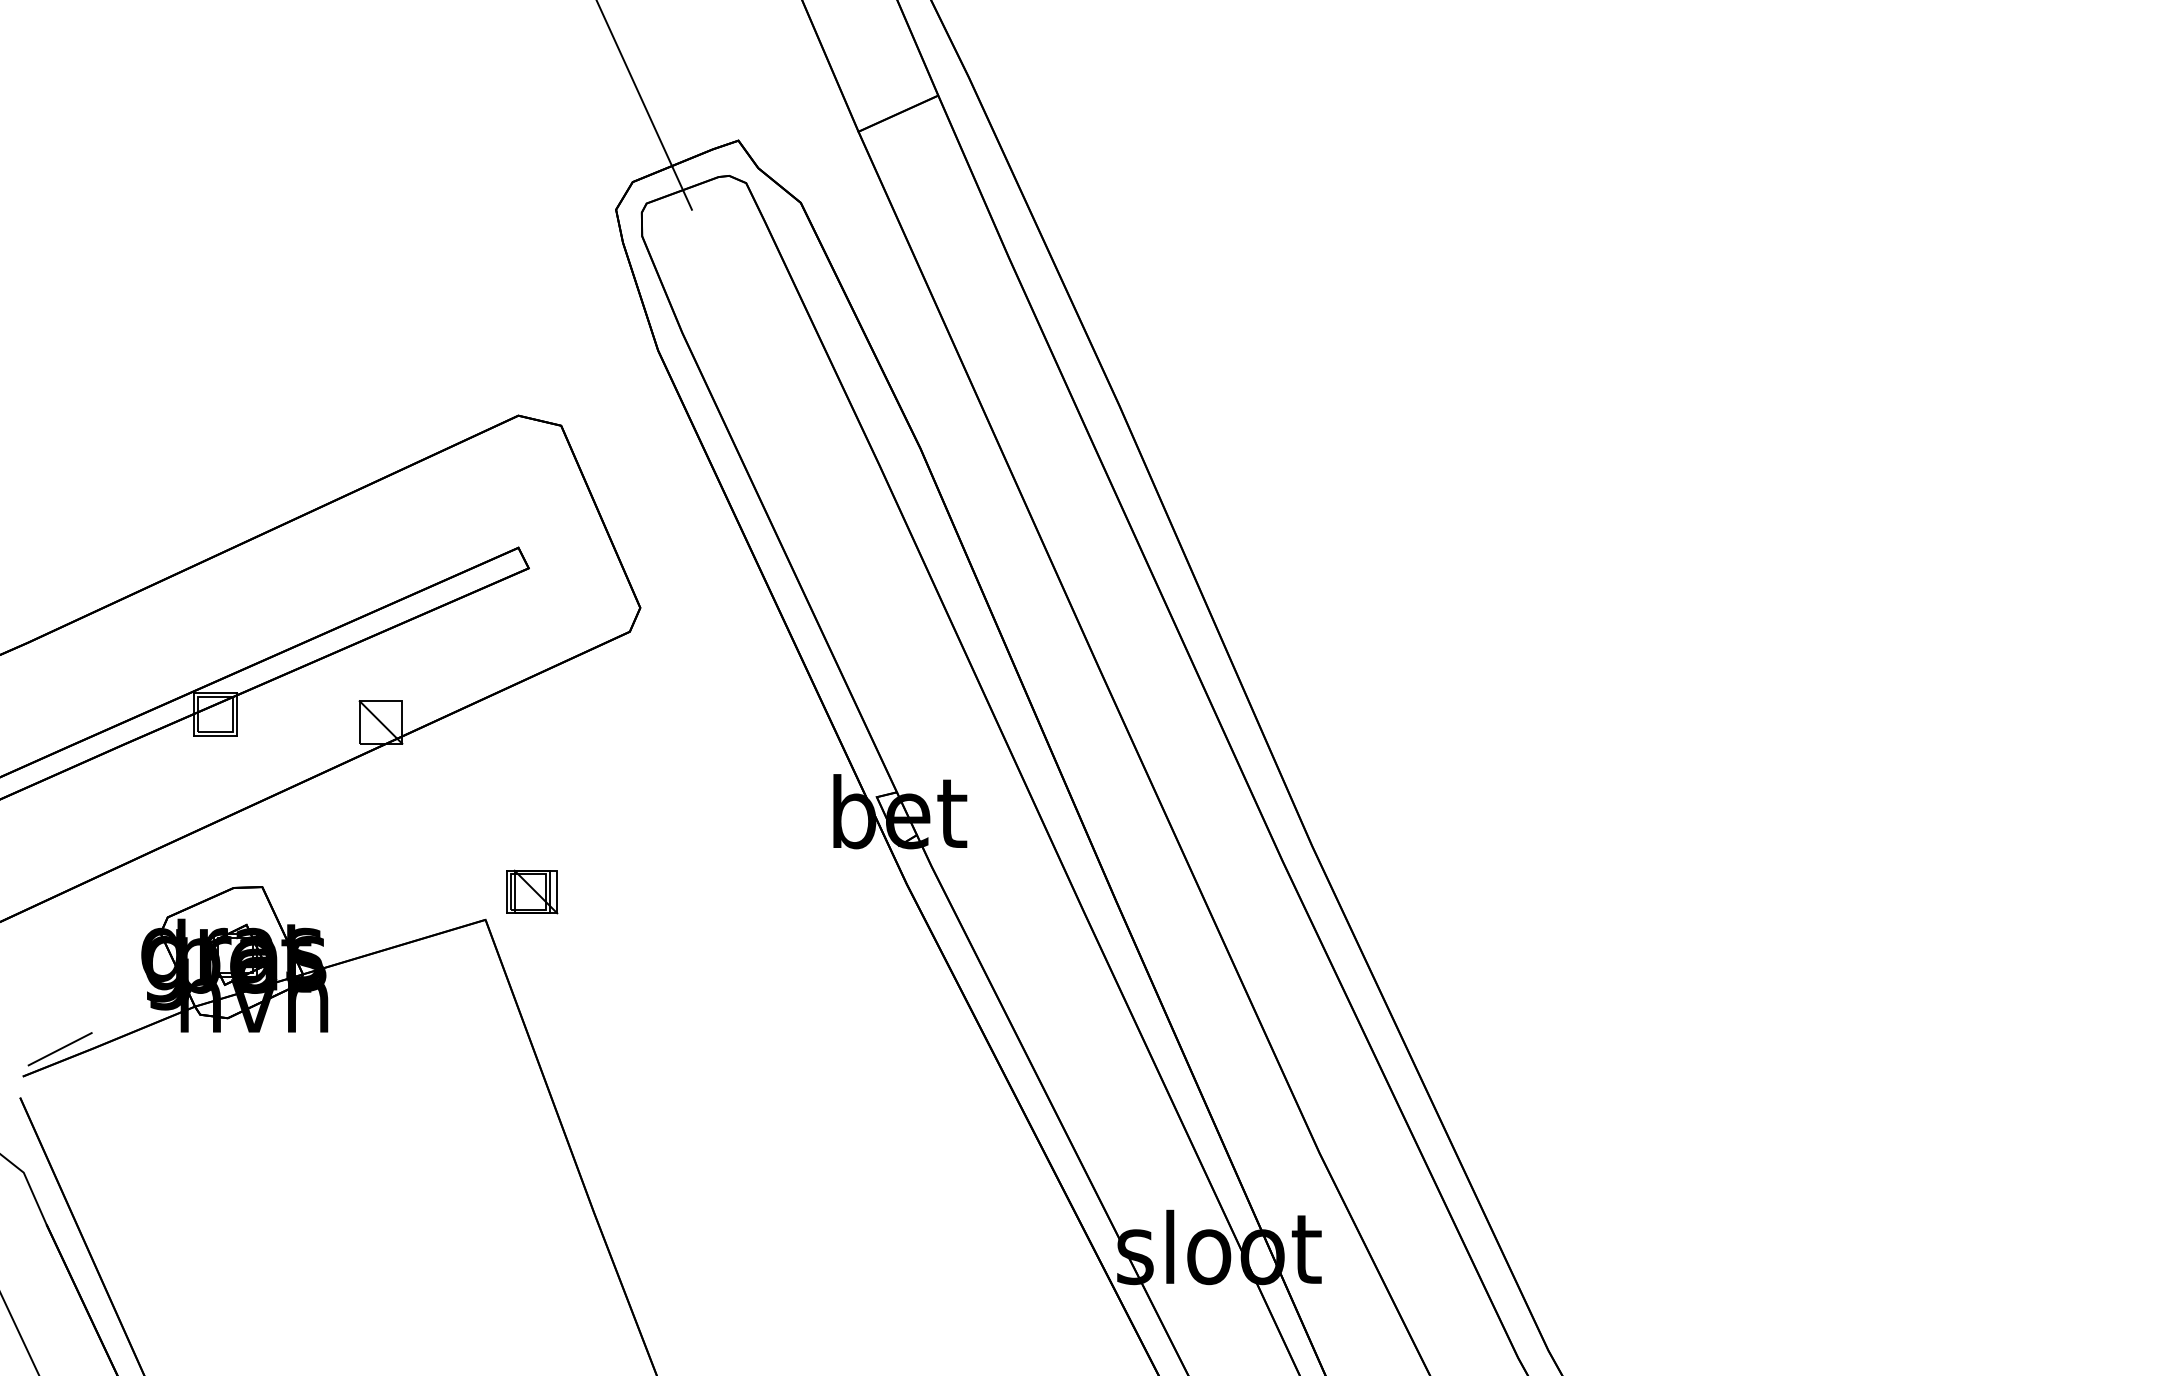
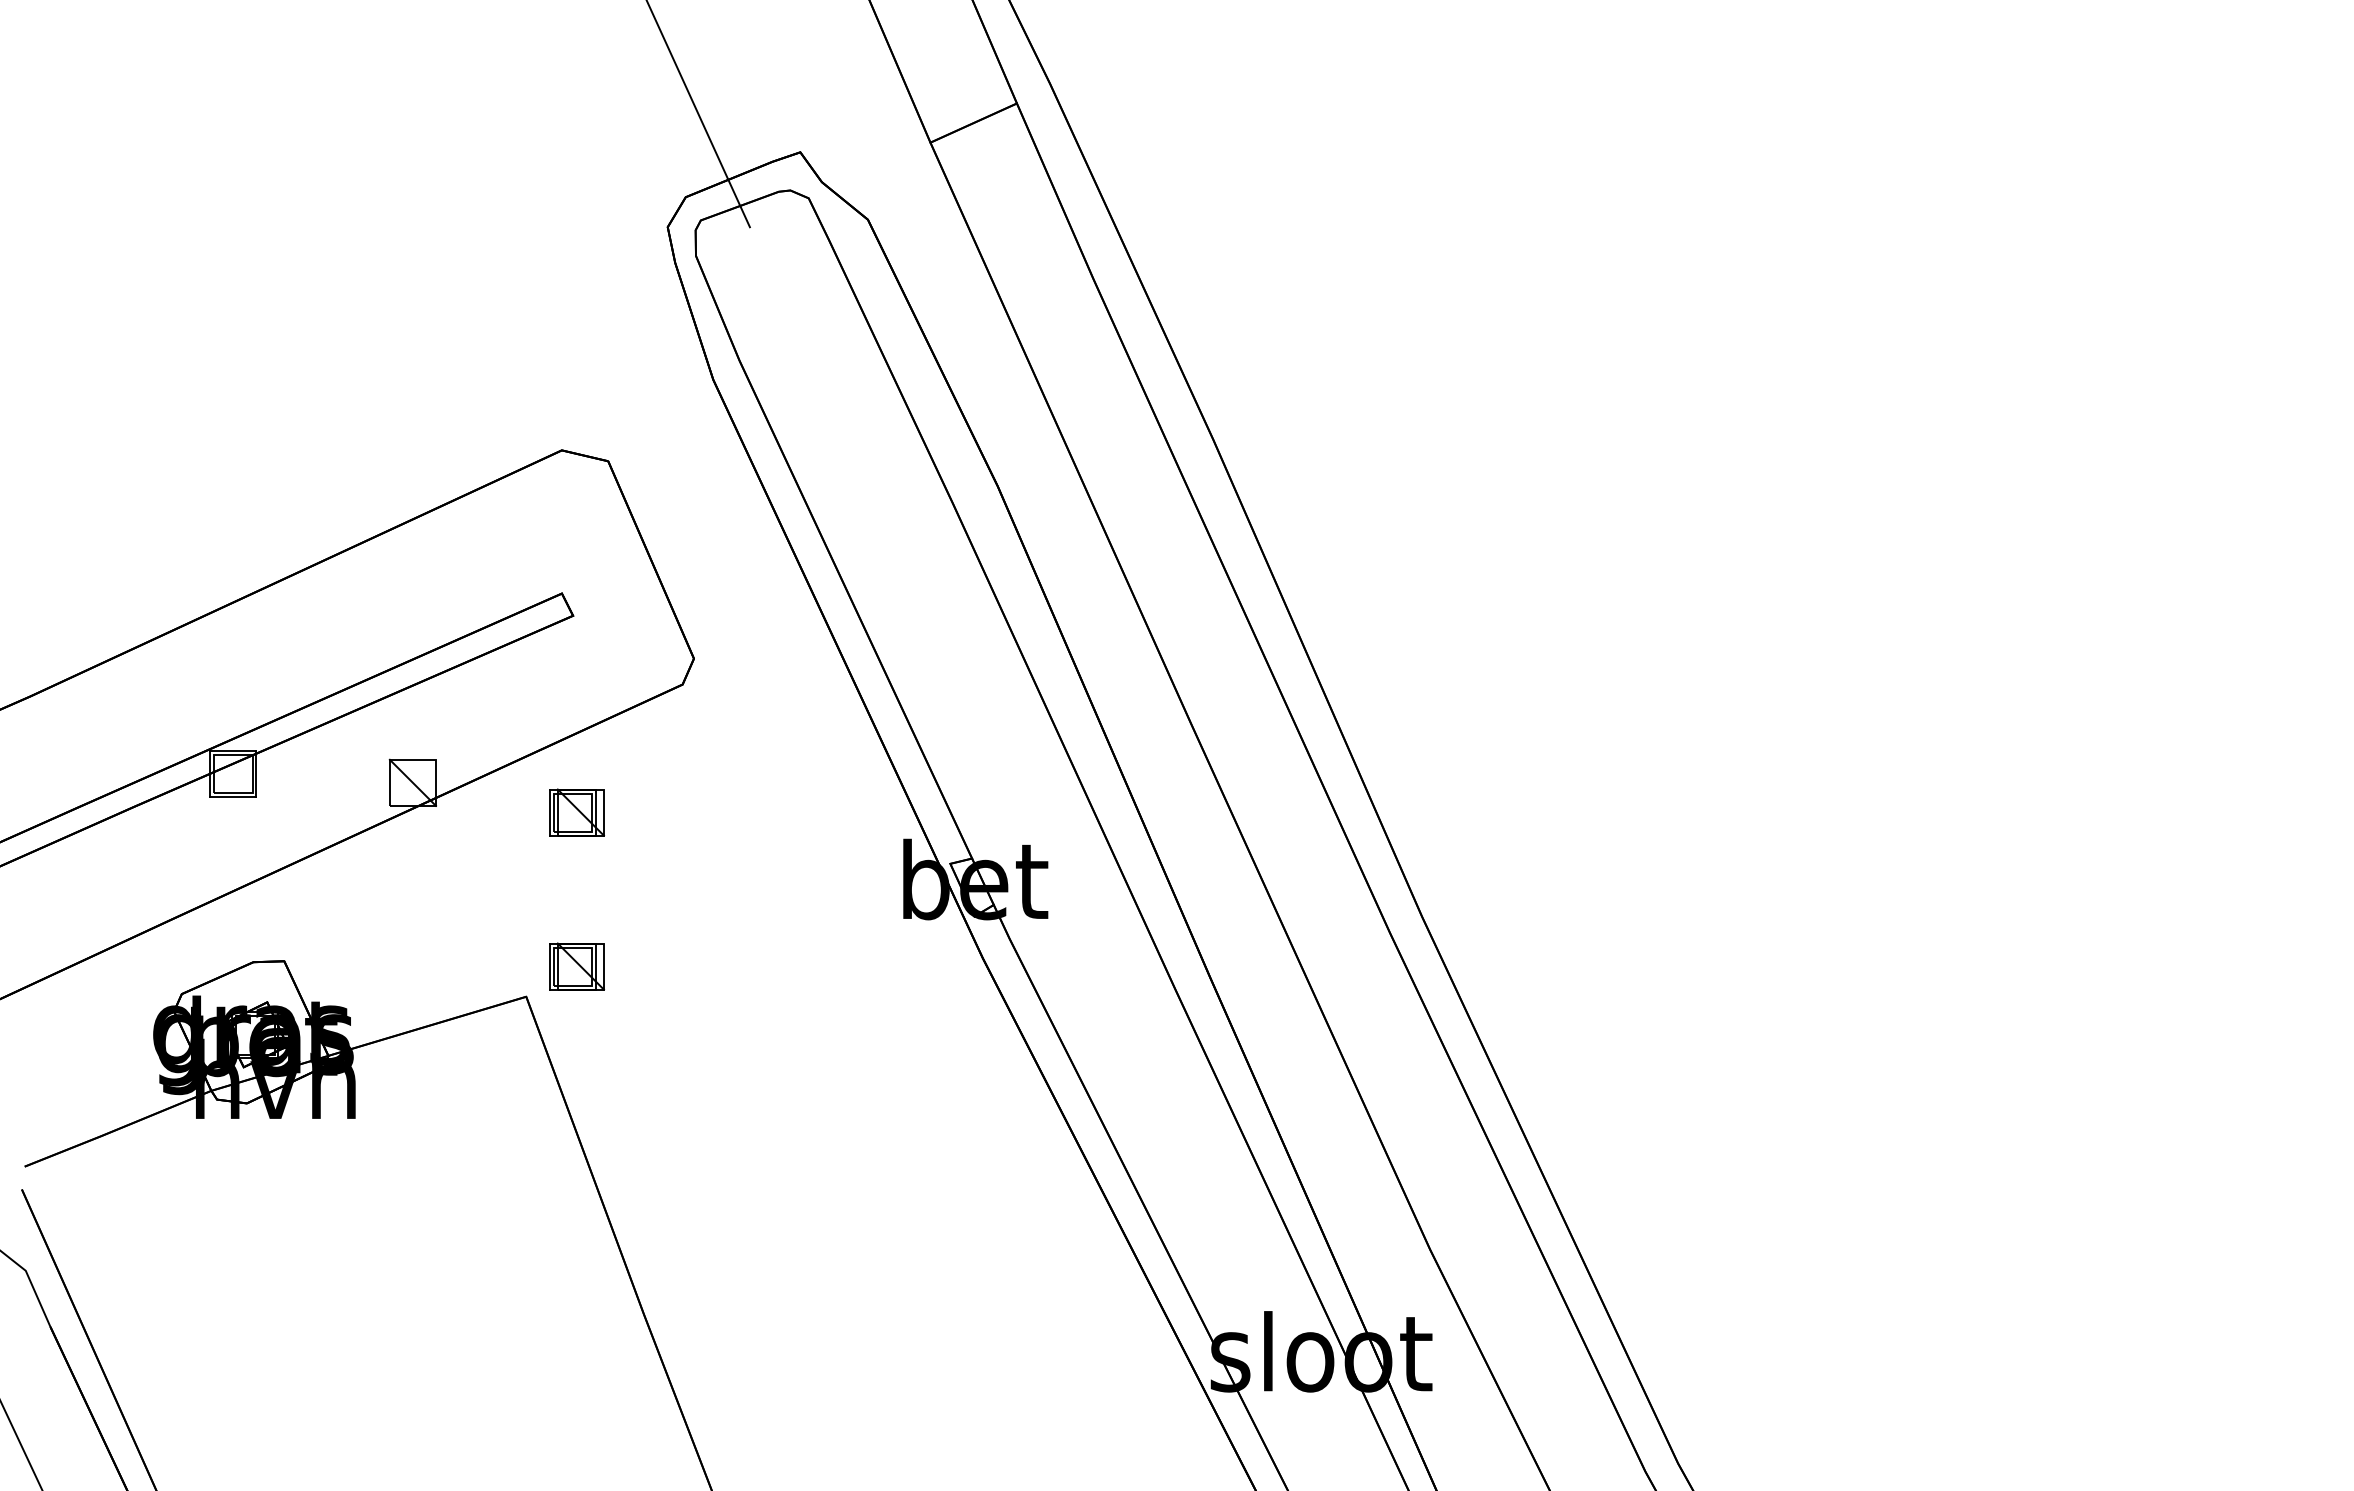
part: (531, 749) -> (576, 812), added
line: (60, 1048) -> (65, 1136), removed

